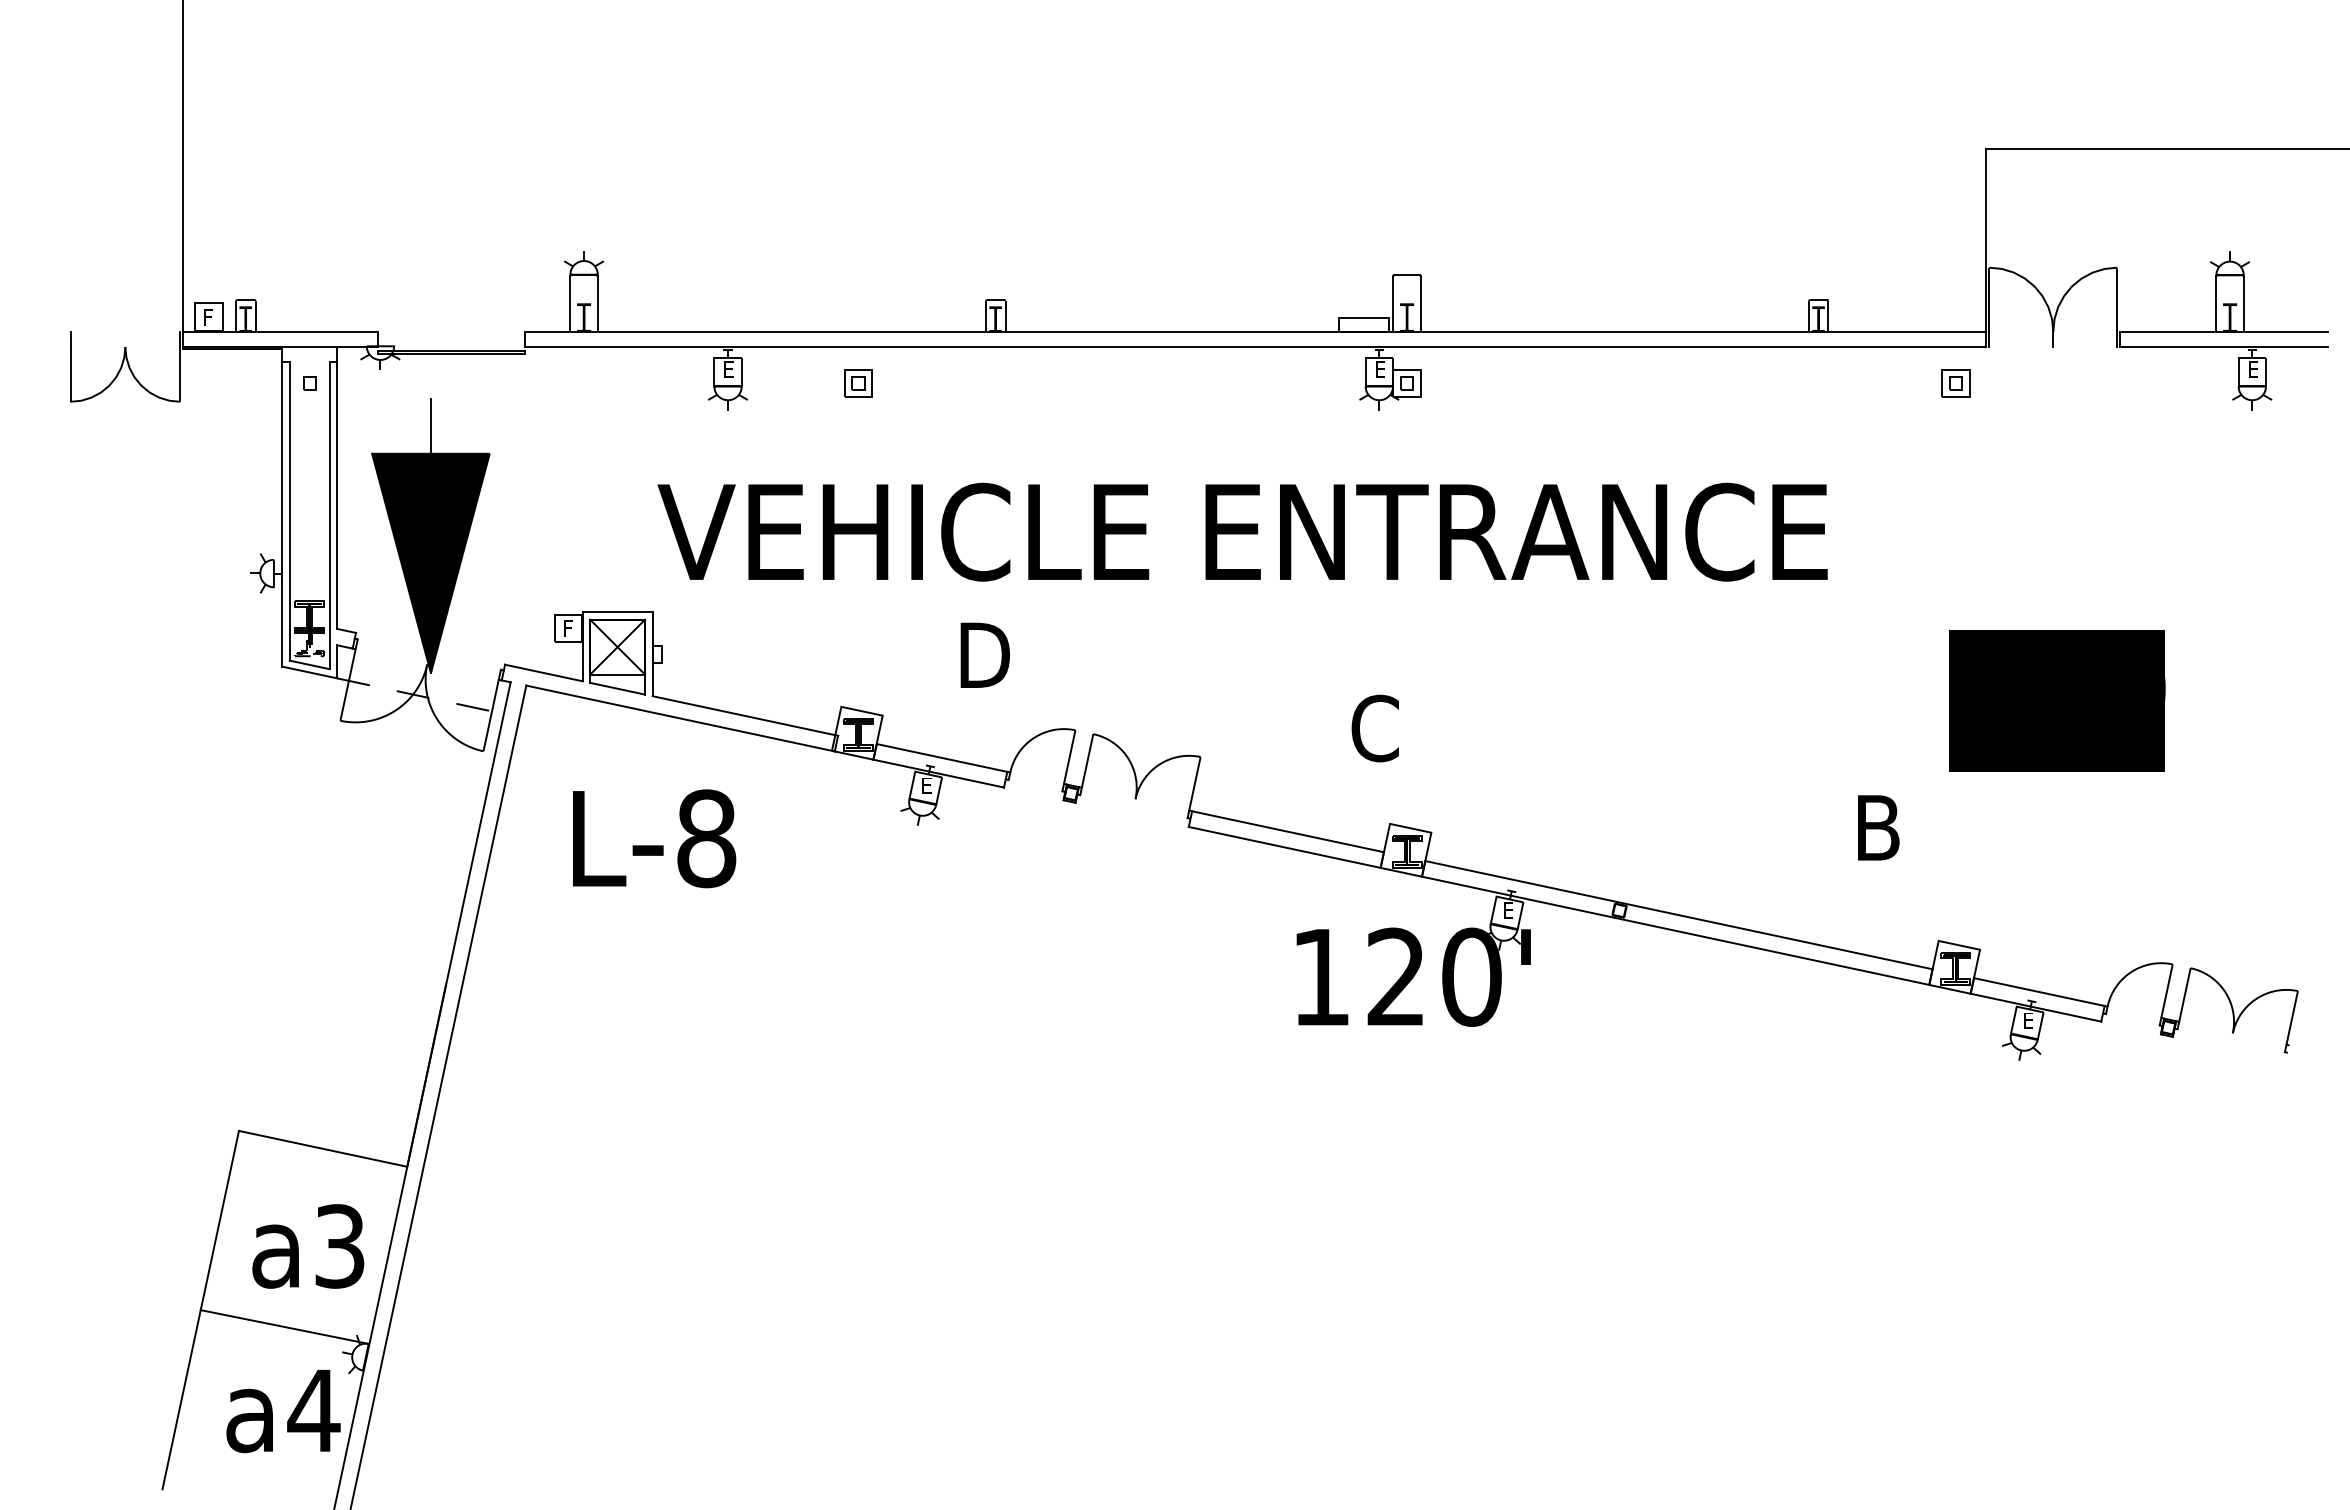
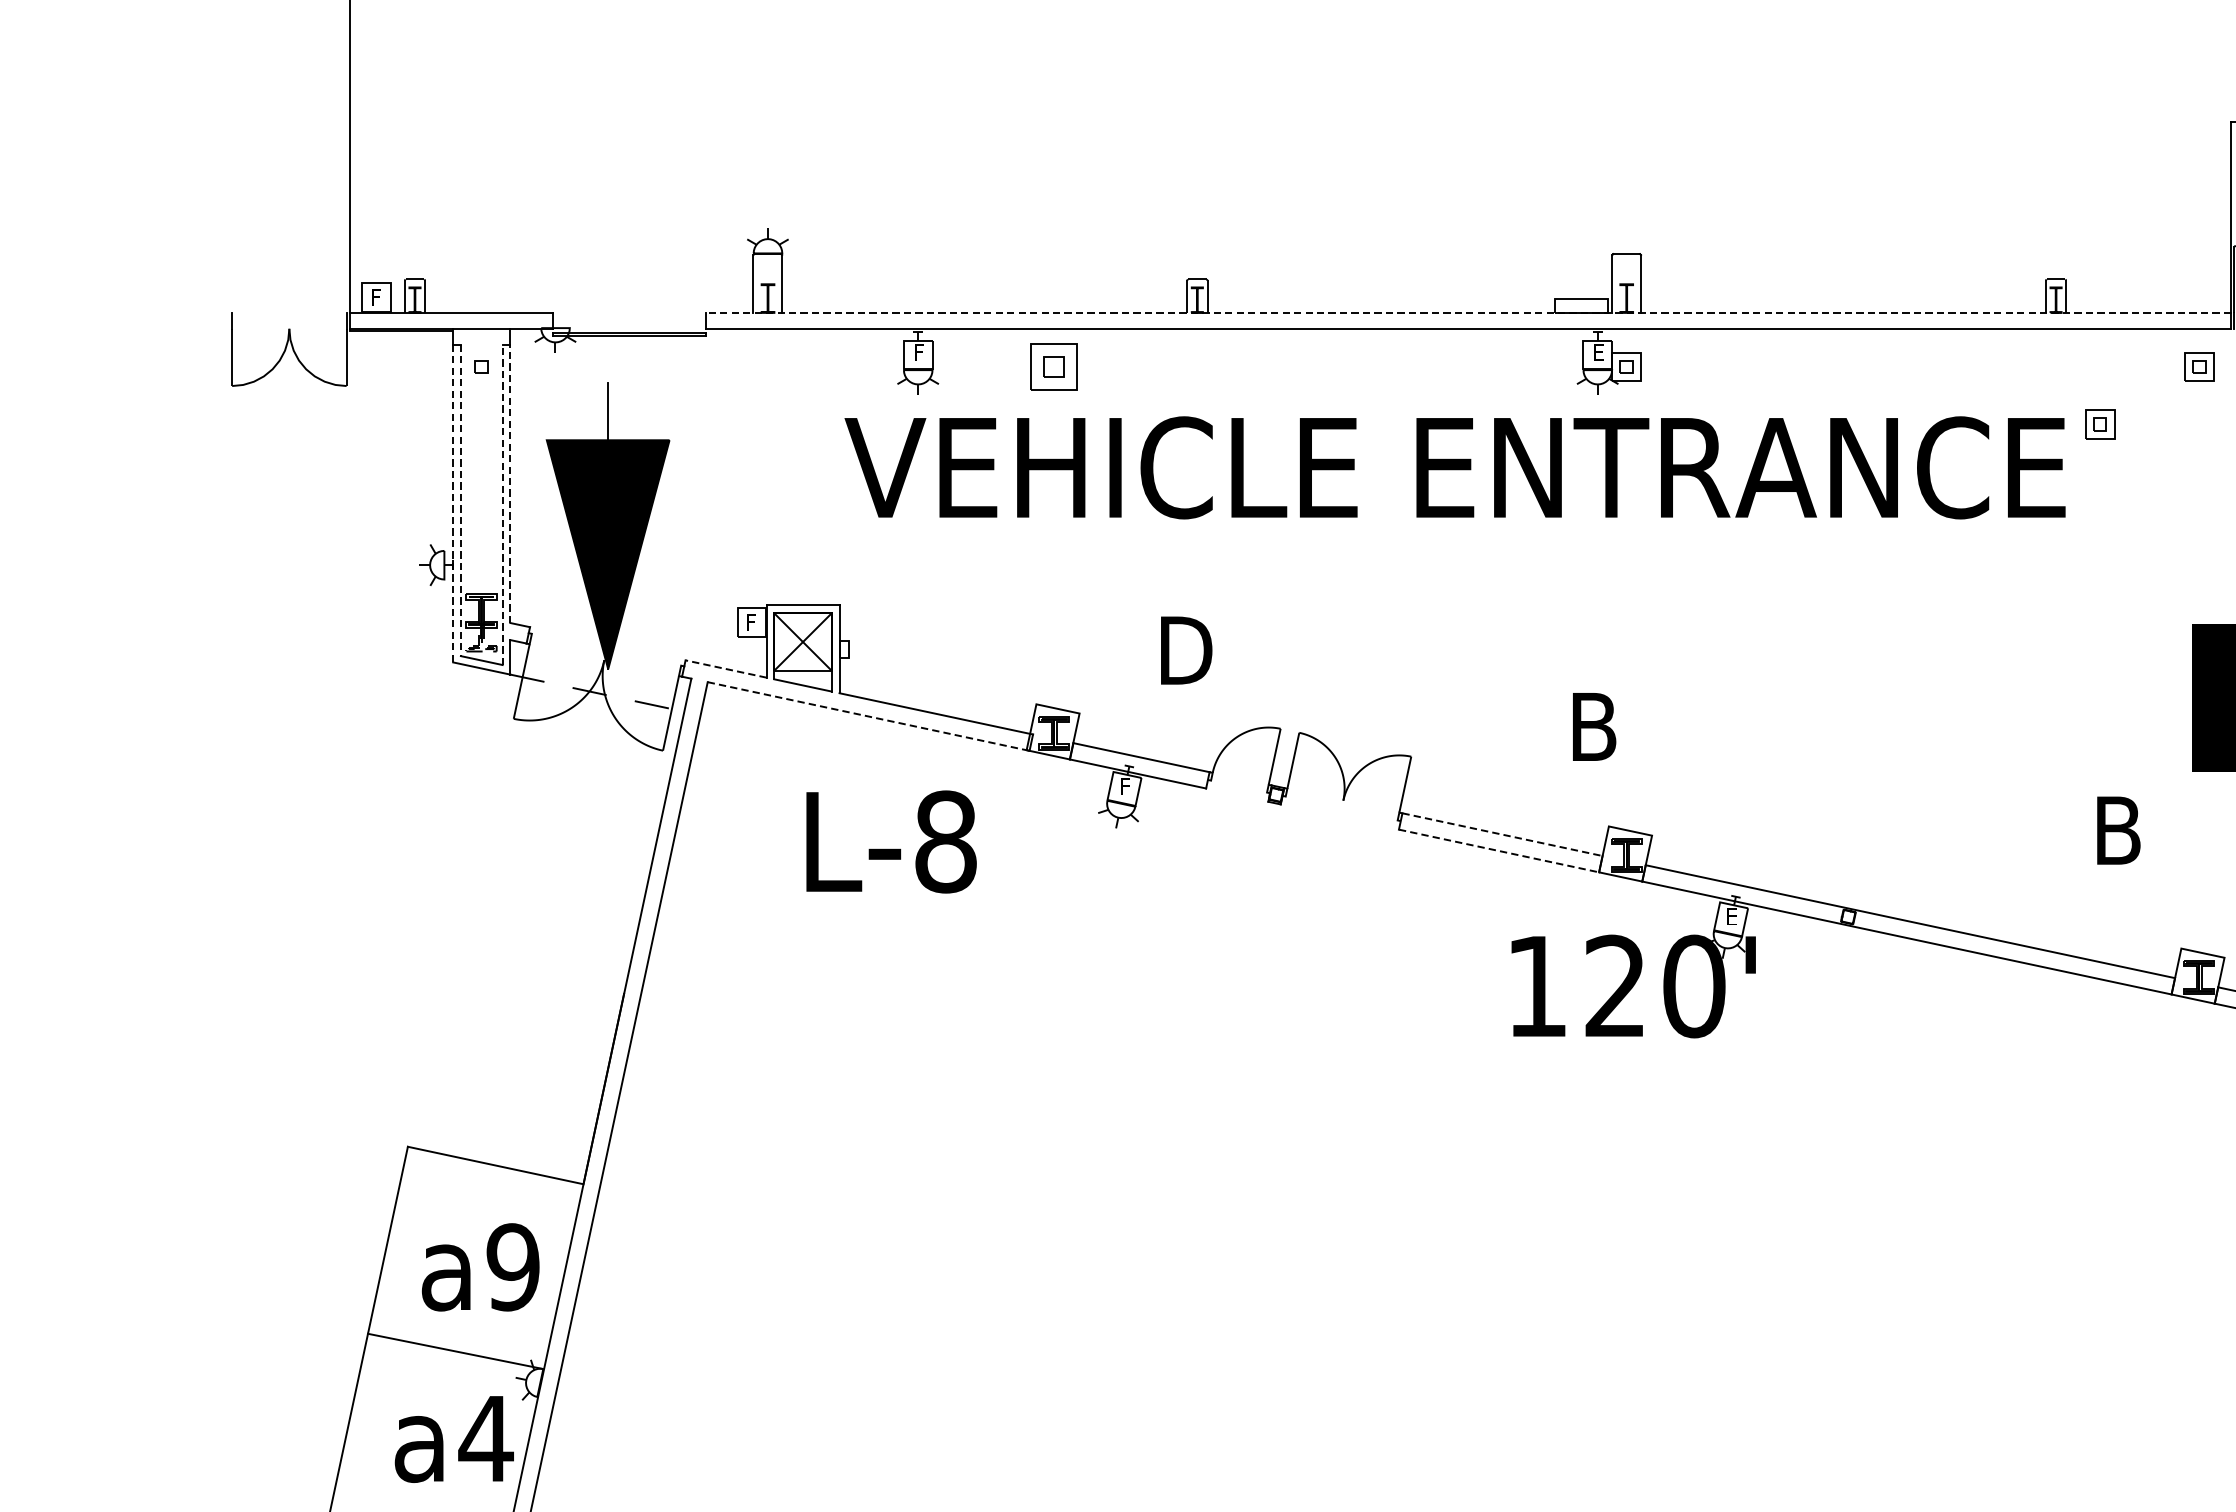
line: (1255, 331) -> (1468, 312), solid -> dashed
text: (728, 369) -> (918, 352), E -> F
part: (858, 383) -> (1054, 366), size x1.6
part: (1860, 438) -> (2099, 424), added
line: (337, 495) -> (510, 483), solid -> dashed
line: (289, 511) -> (460, 500), solid -> dashed
line: (282, 514) -> (453, 503), solid -> dashed
line: (329, 515) -> (502, 504), solid -> dashed
text: (1242, 531) -> (1454, 467), moved
line: (543, 673) -> (725, 669), solid -> dashed
line: (680, 718) -> (868, 716), solid -> dashed
text: (1374, 728) -> (1592, 726), C -> B
text: (926, 785) -> (1125, 786), E -> F
line: (1288, 831) -> (1502, 834), solid -> dashed
text: (654, 838) -> (891, 841), moved
line: (1285, 847) -> (1499, 851), solid -> dashed
text: (339, 1246) -> (512, 1267), a3 -> a9

